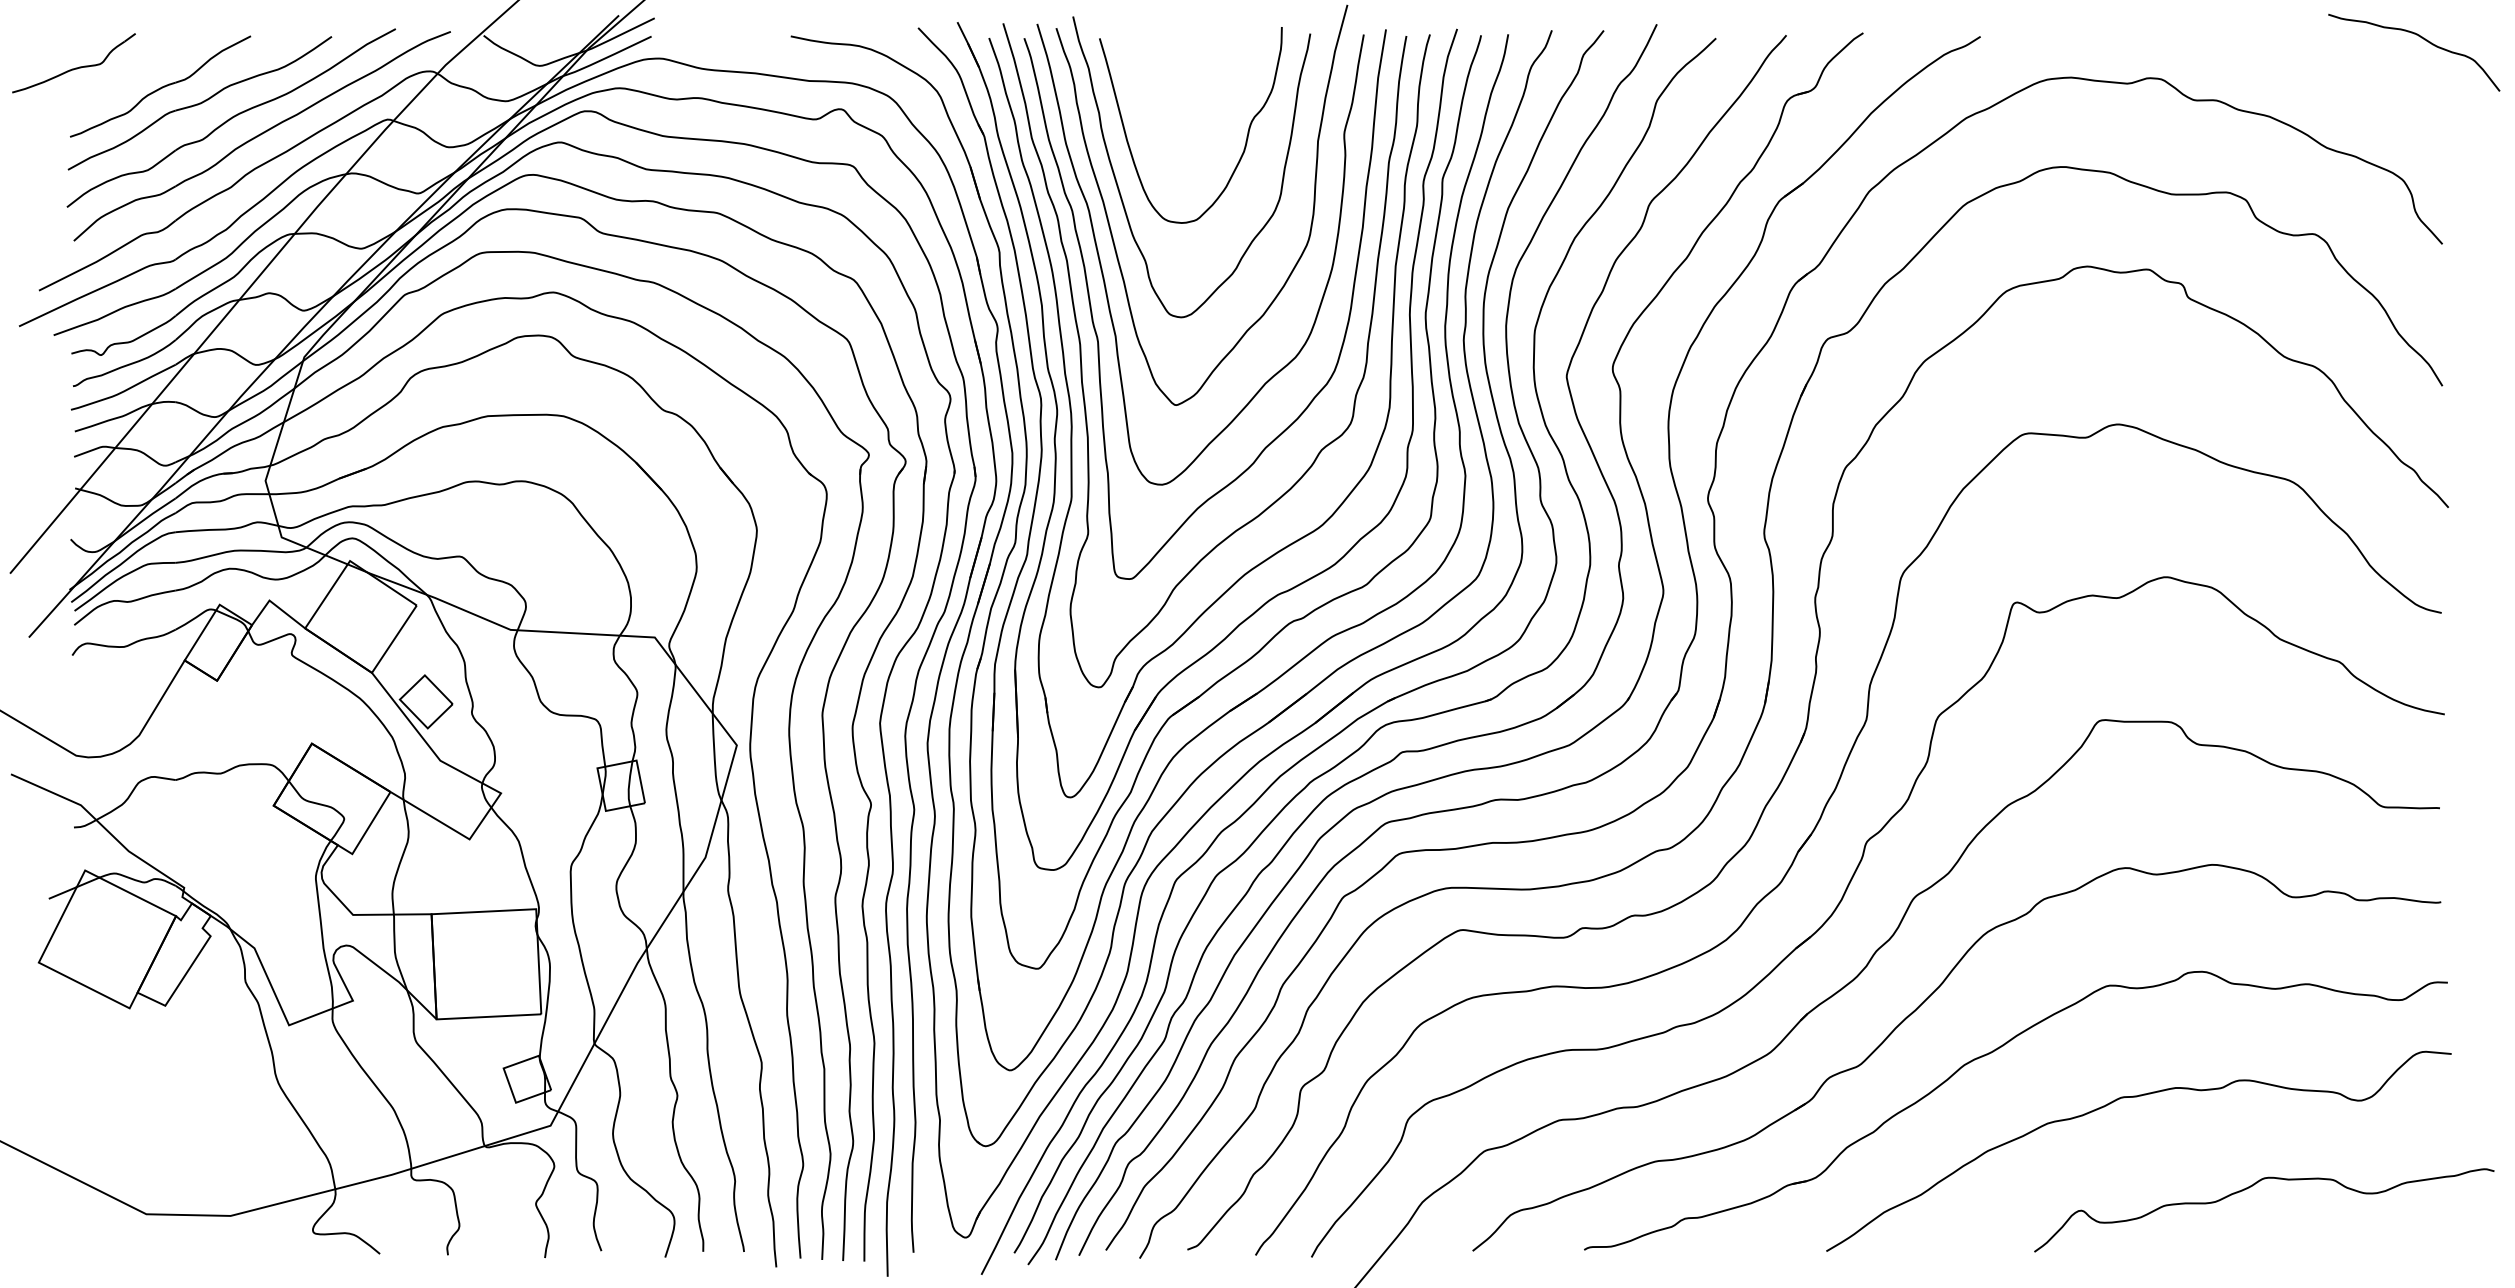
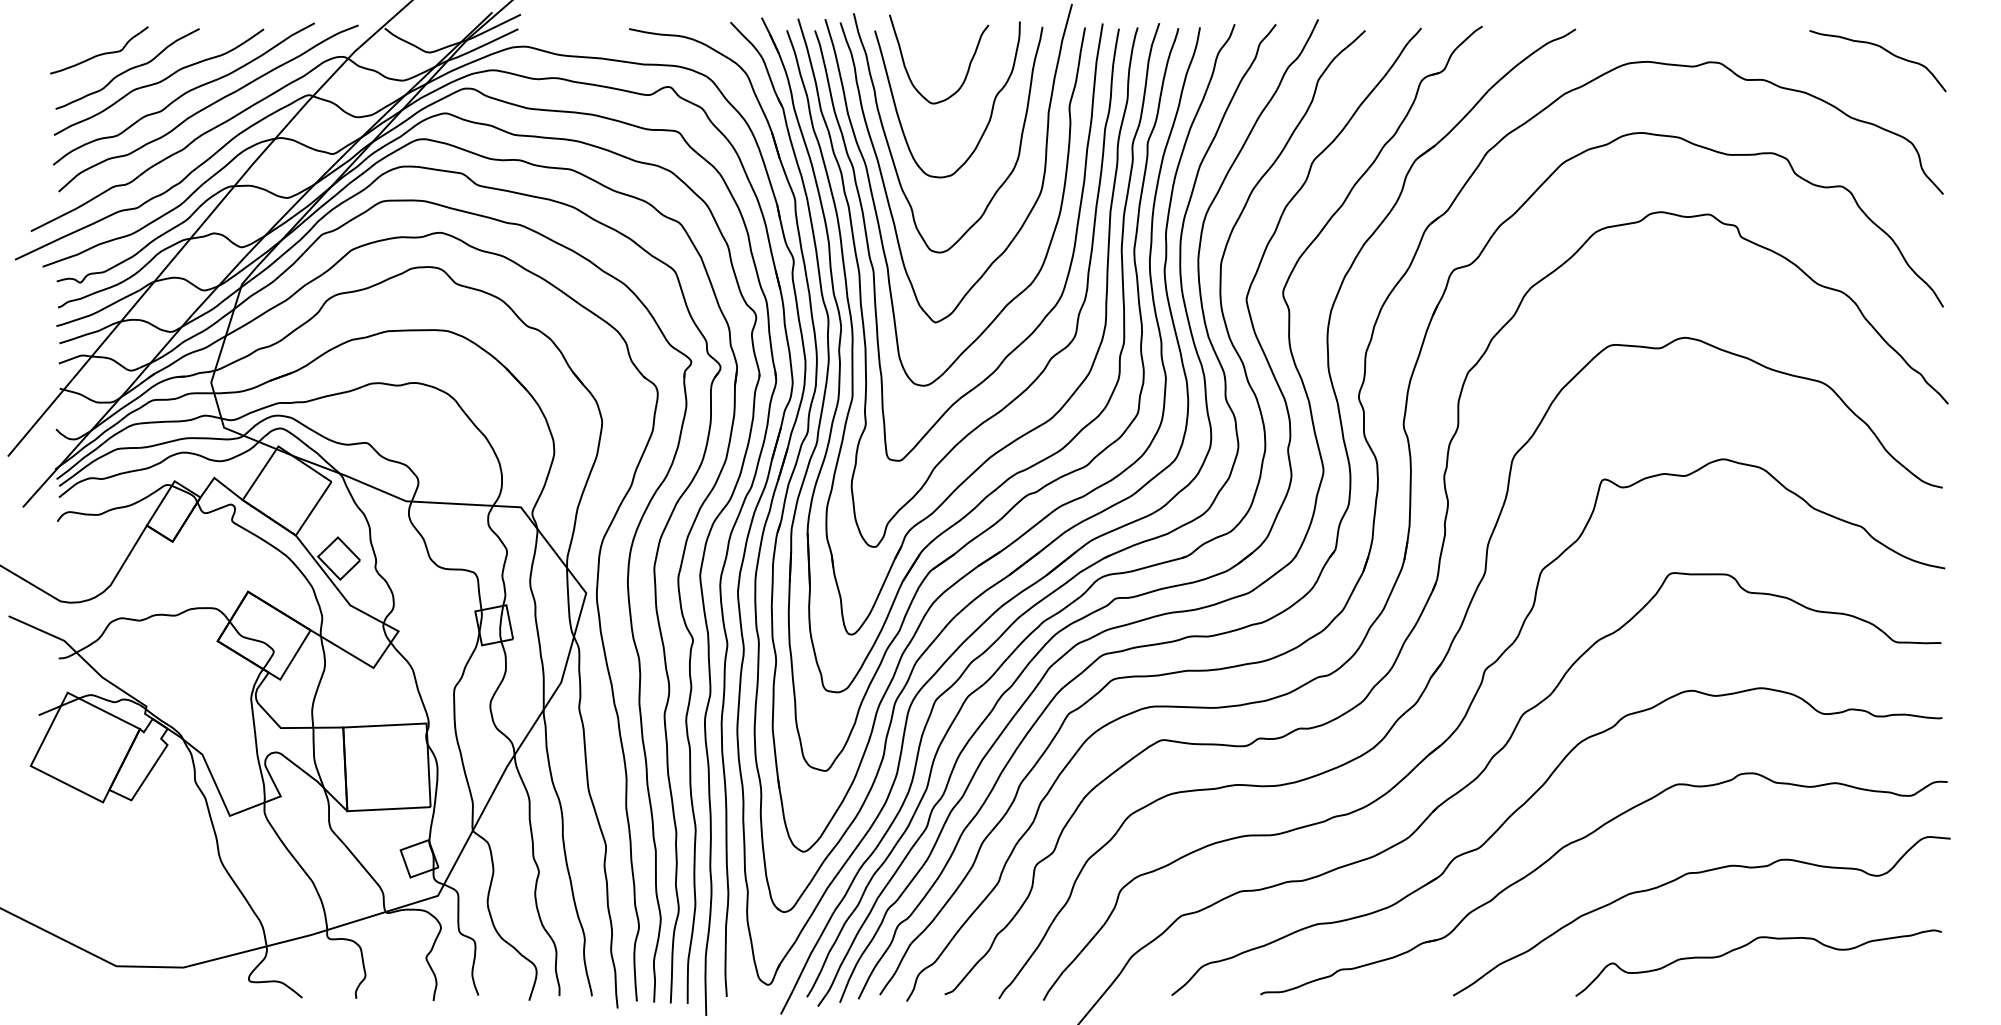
curve: (2424, 40) -> (1886, 51), moved
part: (73, 63) -> (98, 50), moved
curve: (1216, 86) -> (967, 68), added
curve: (2251, 1187) -> (1748, 944), moved

